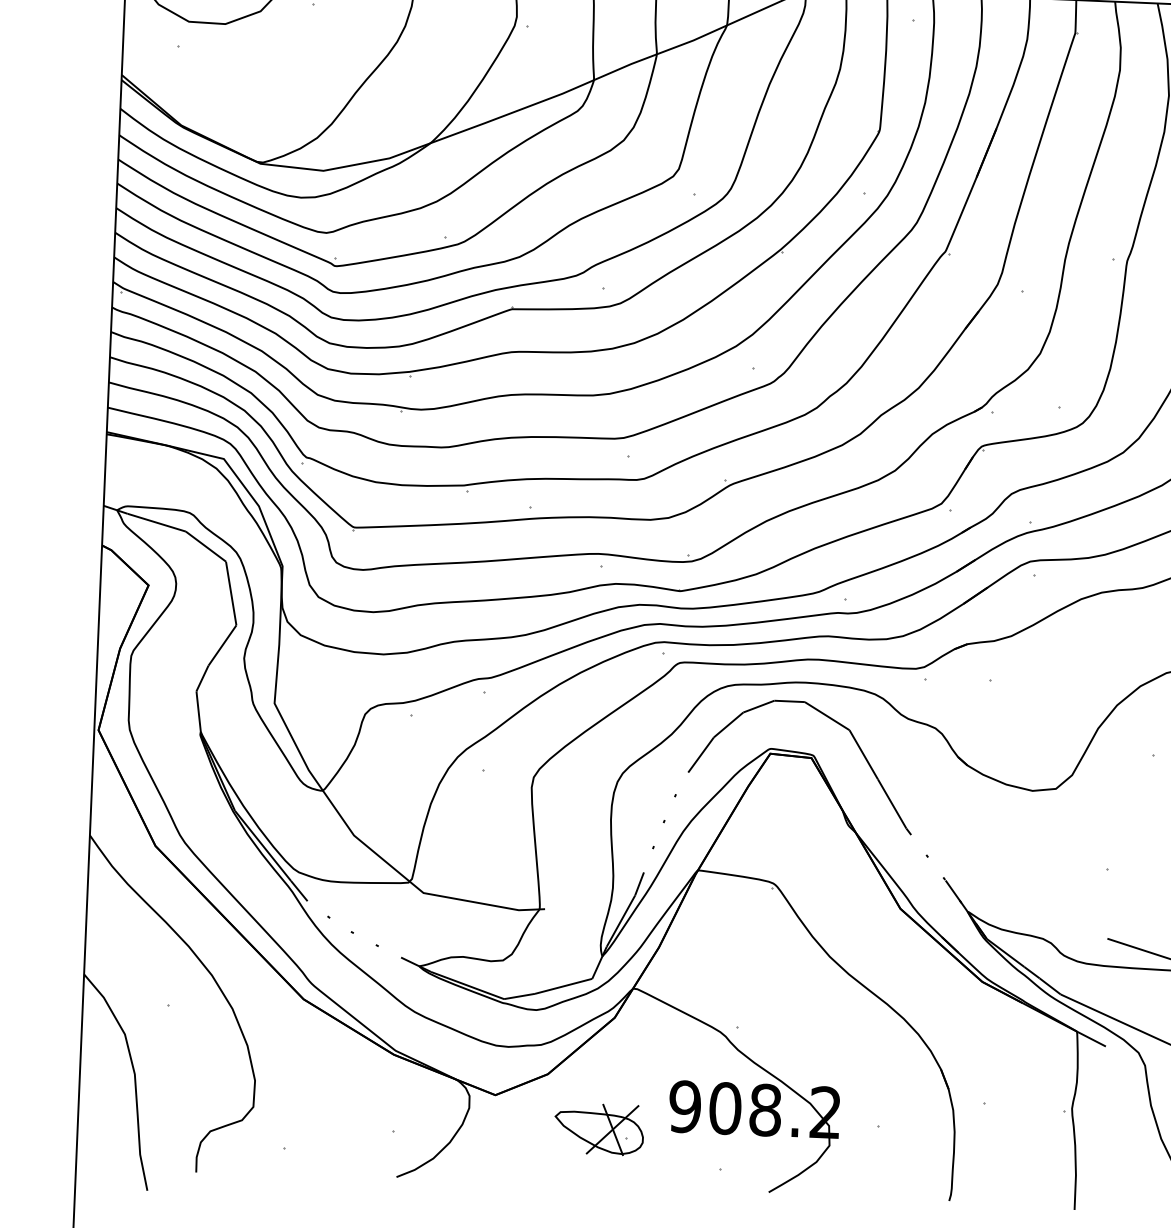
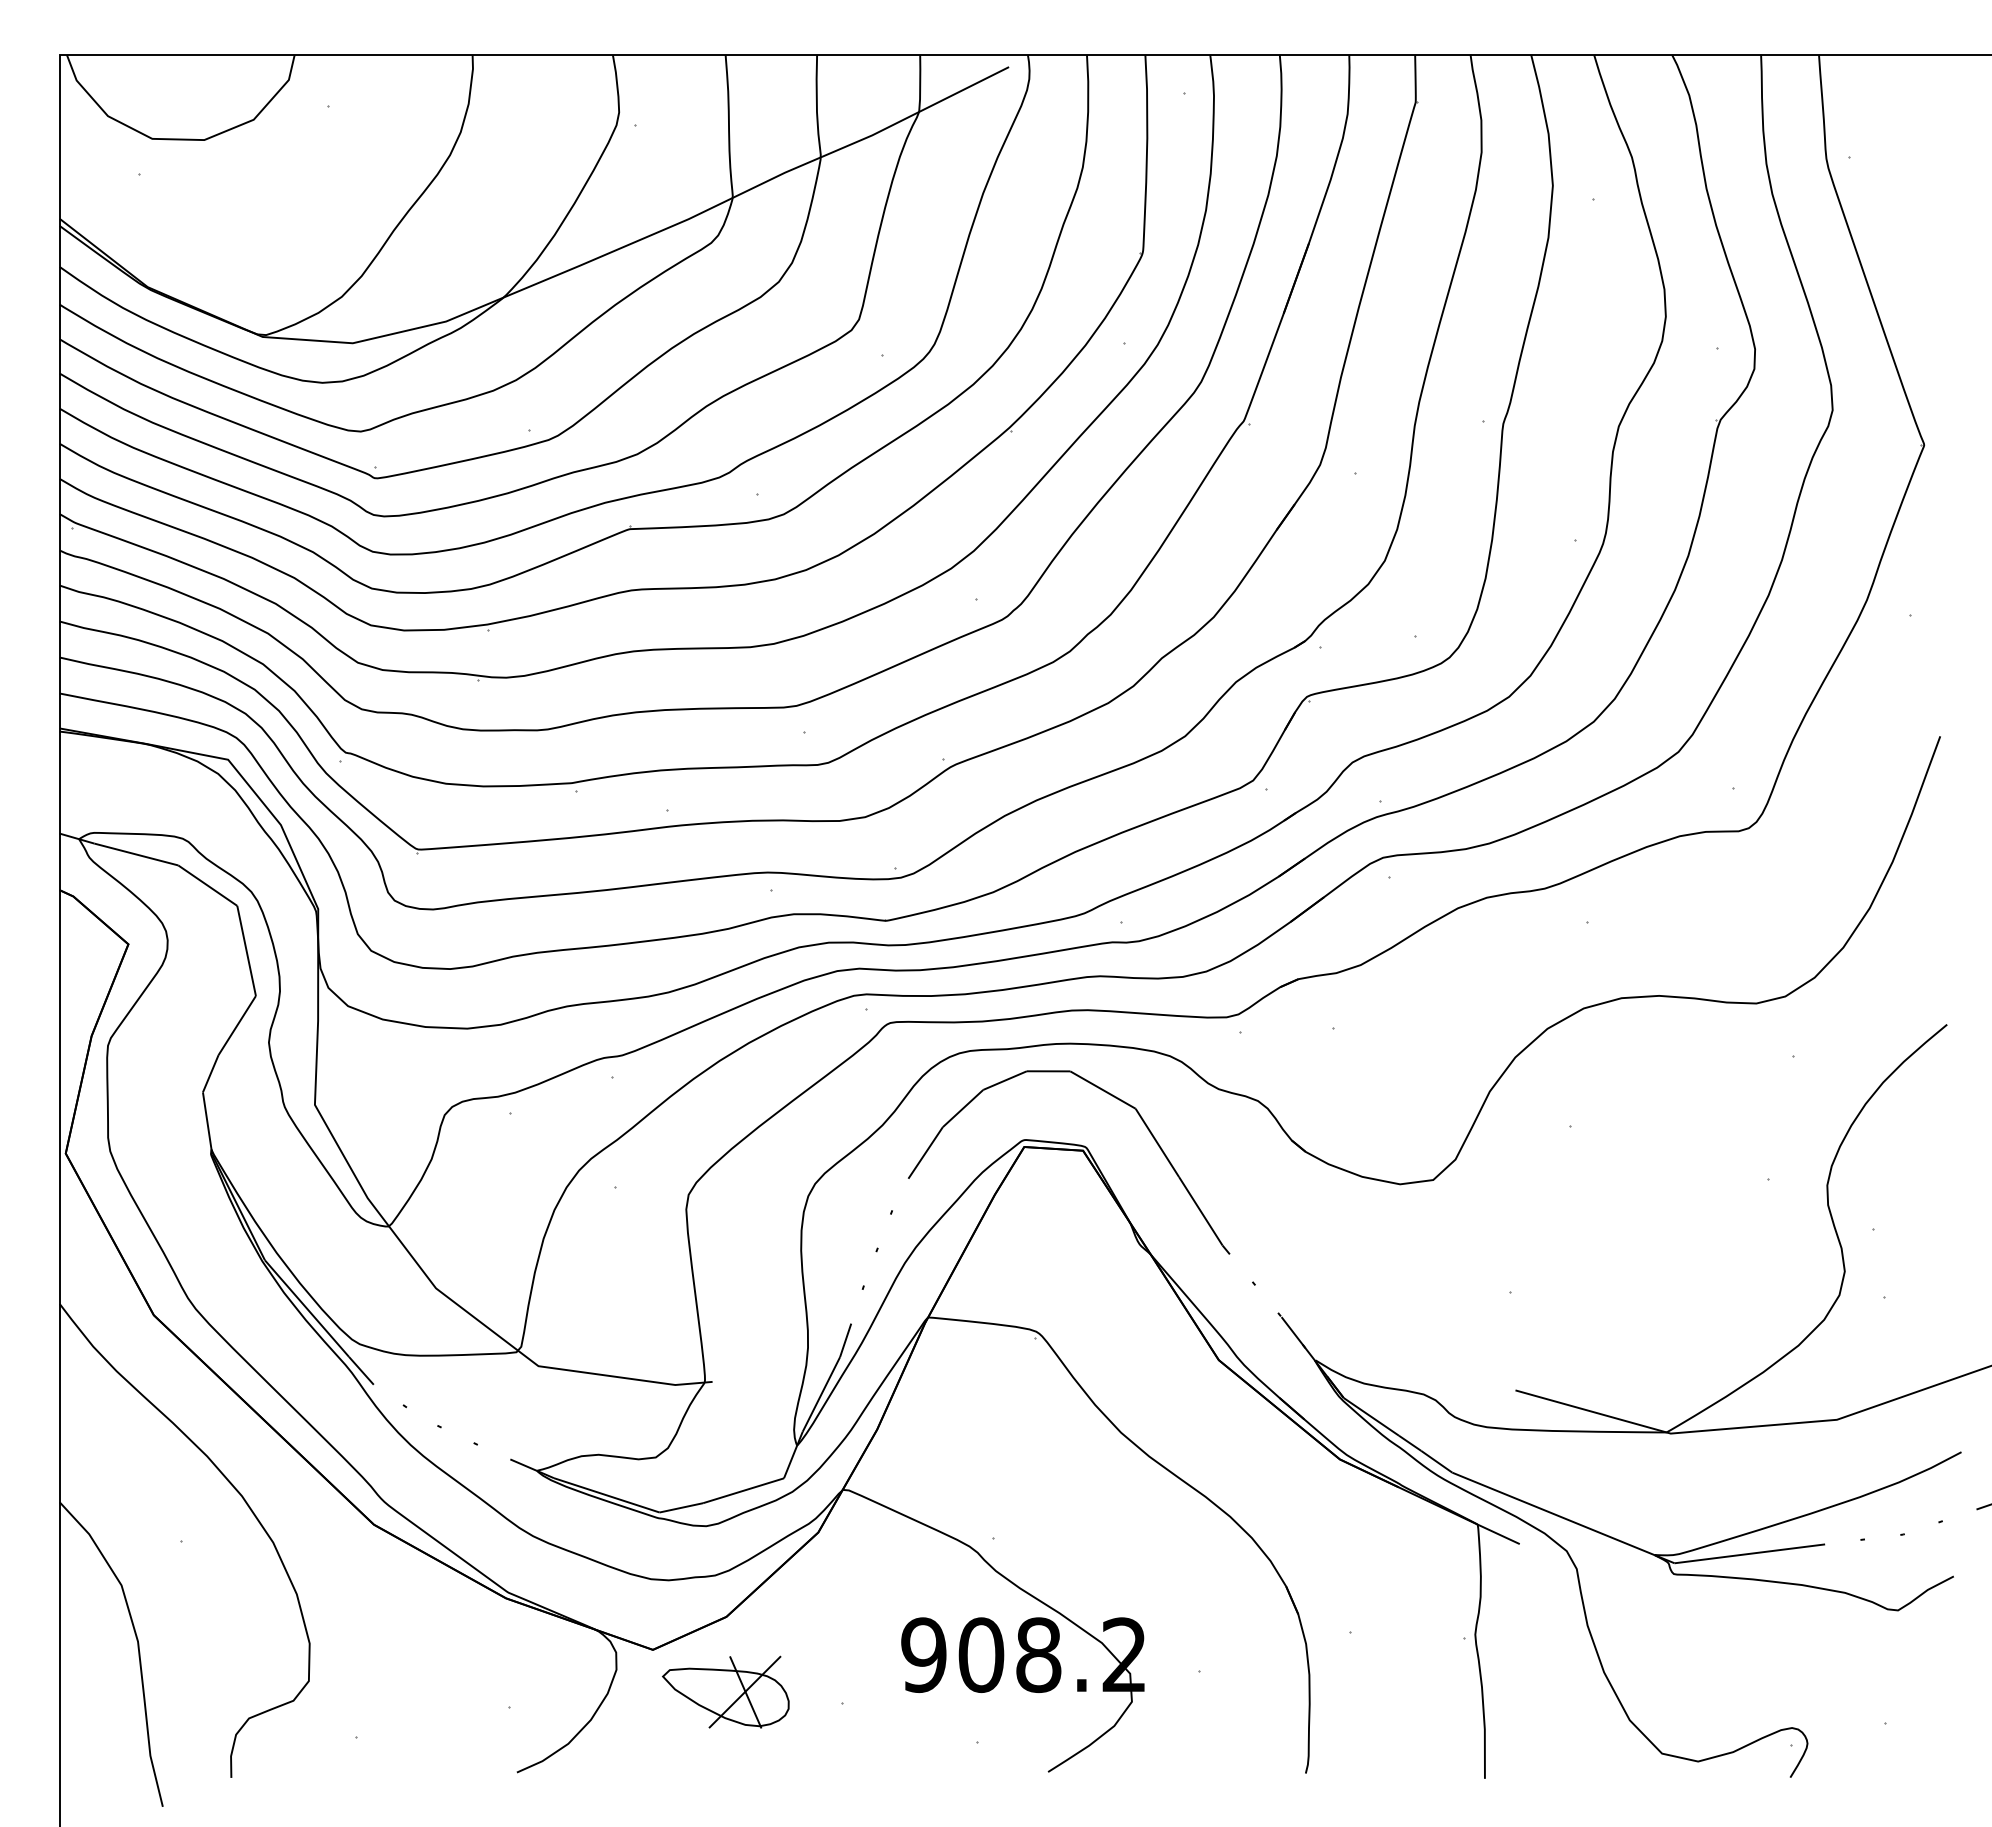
part: (598, 1128) -> (725, 1691), moved

